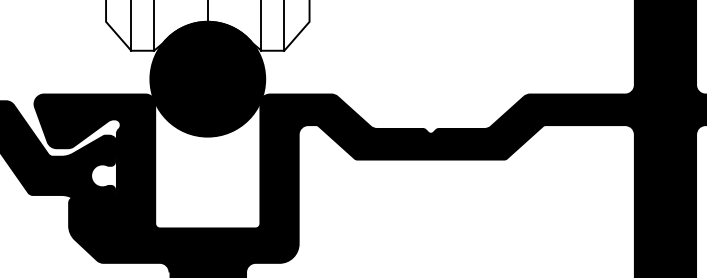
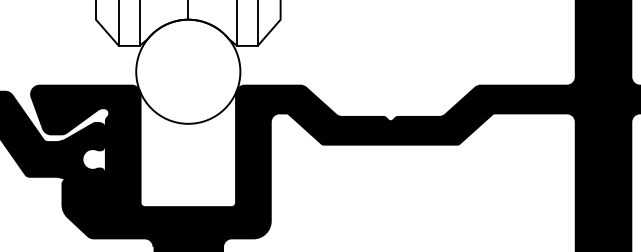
fill: (208, 78) -> (188, 71), removed

